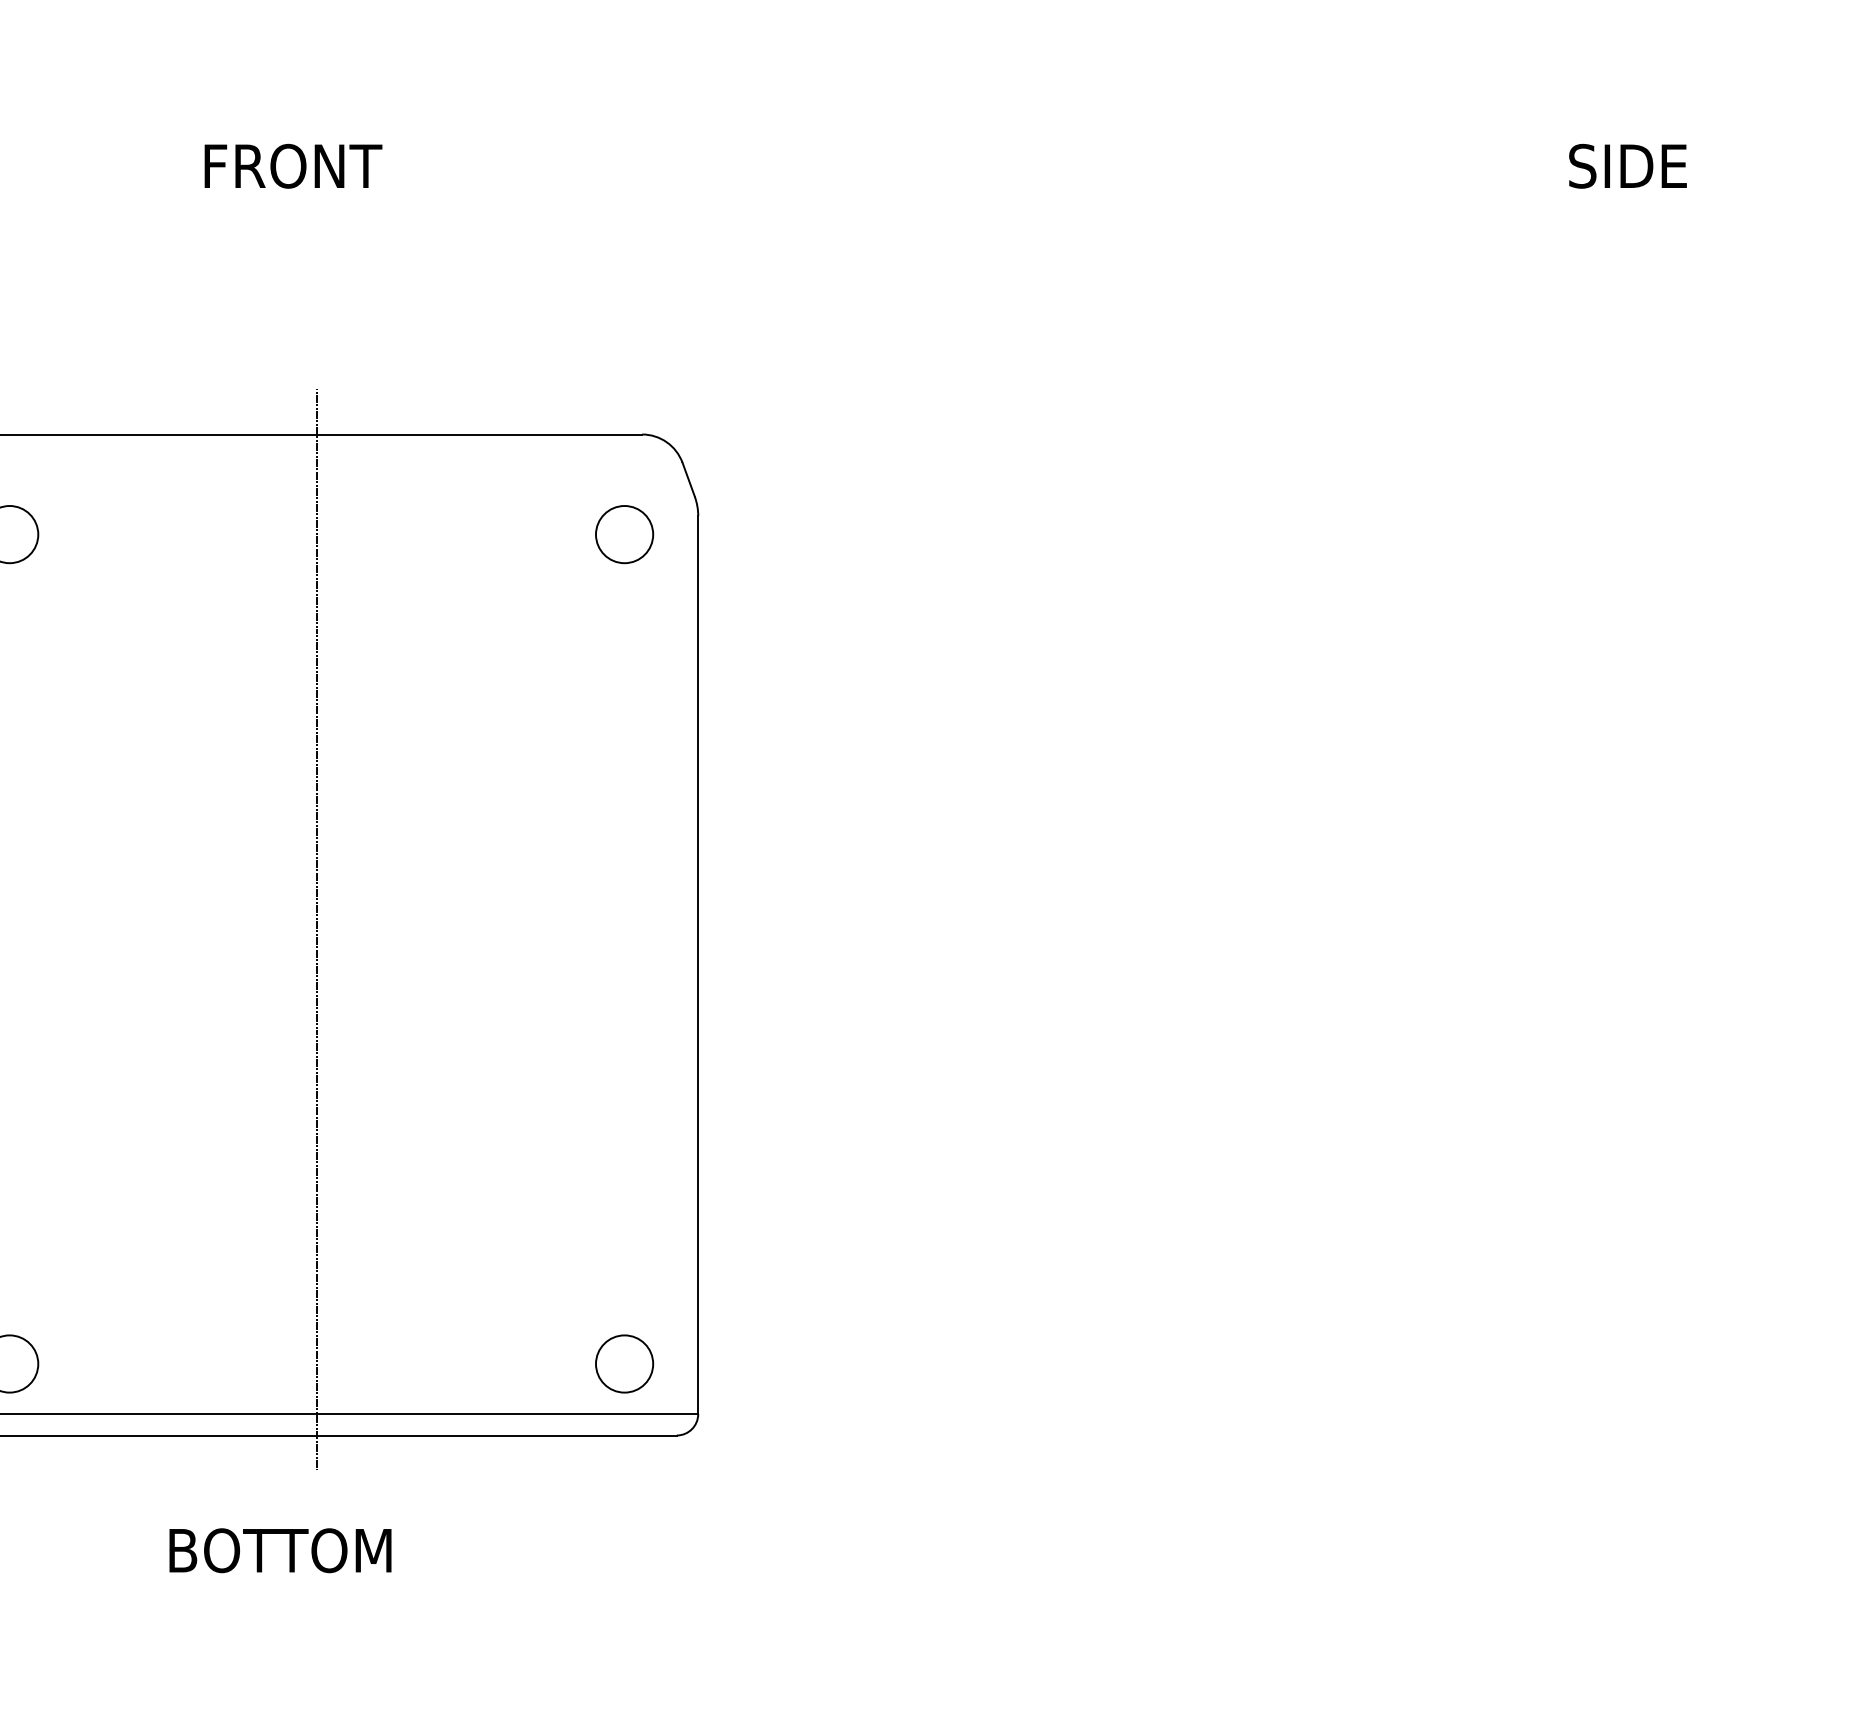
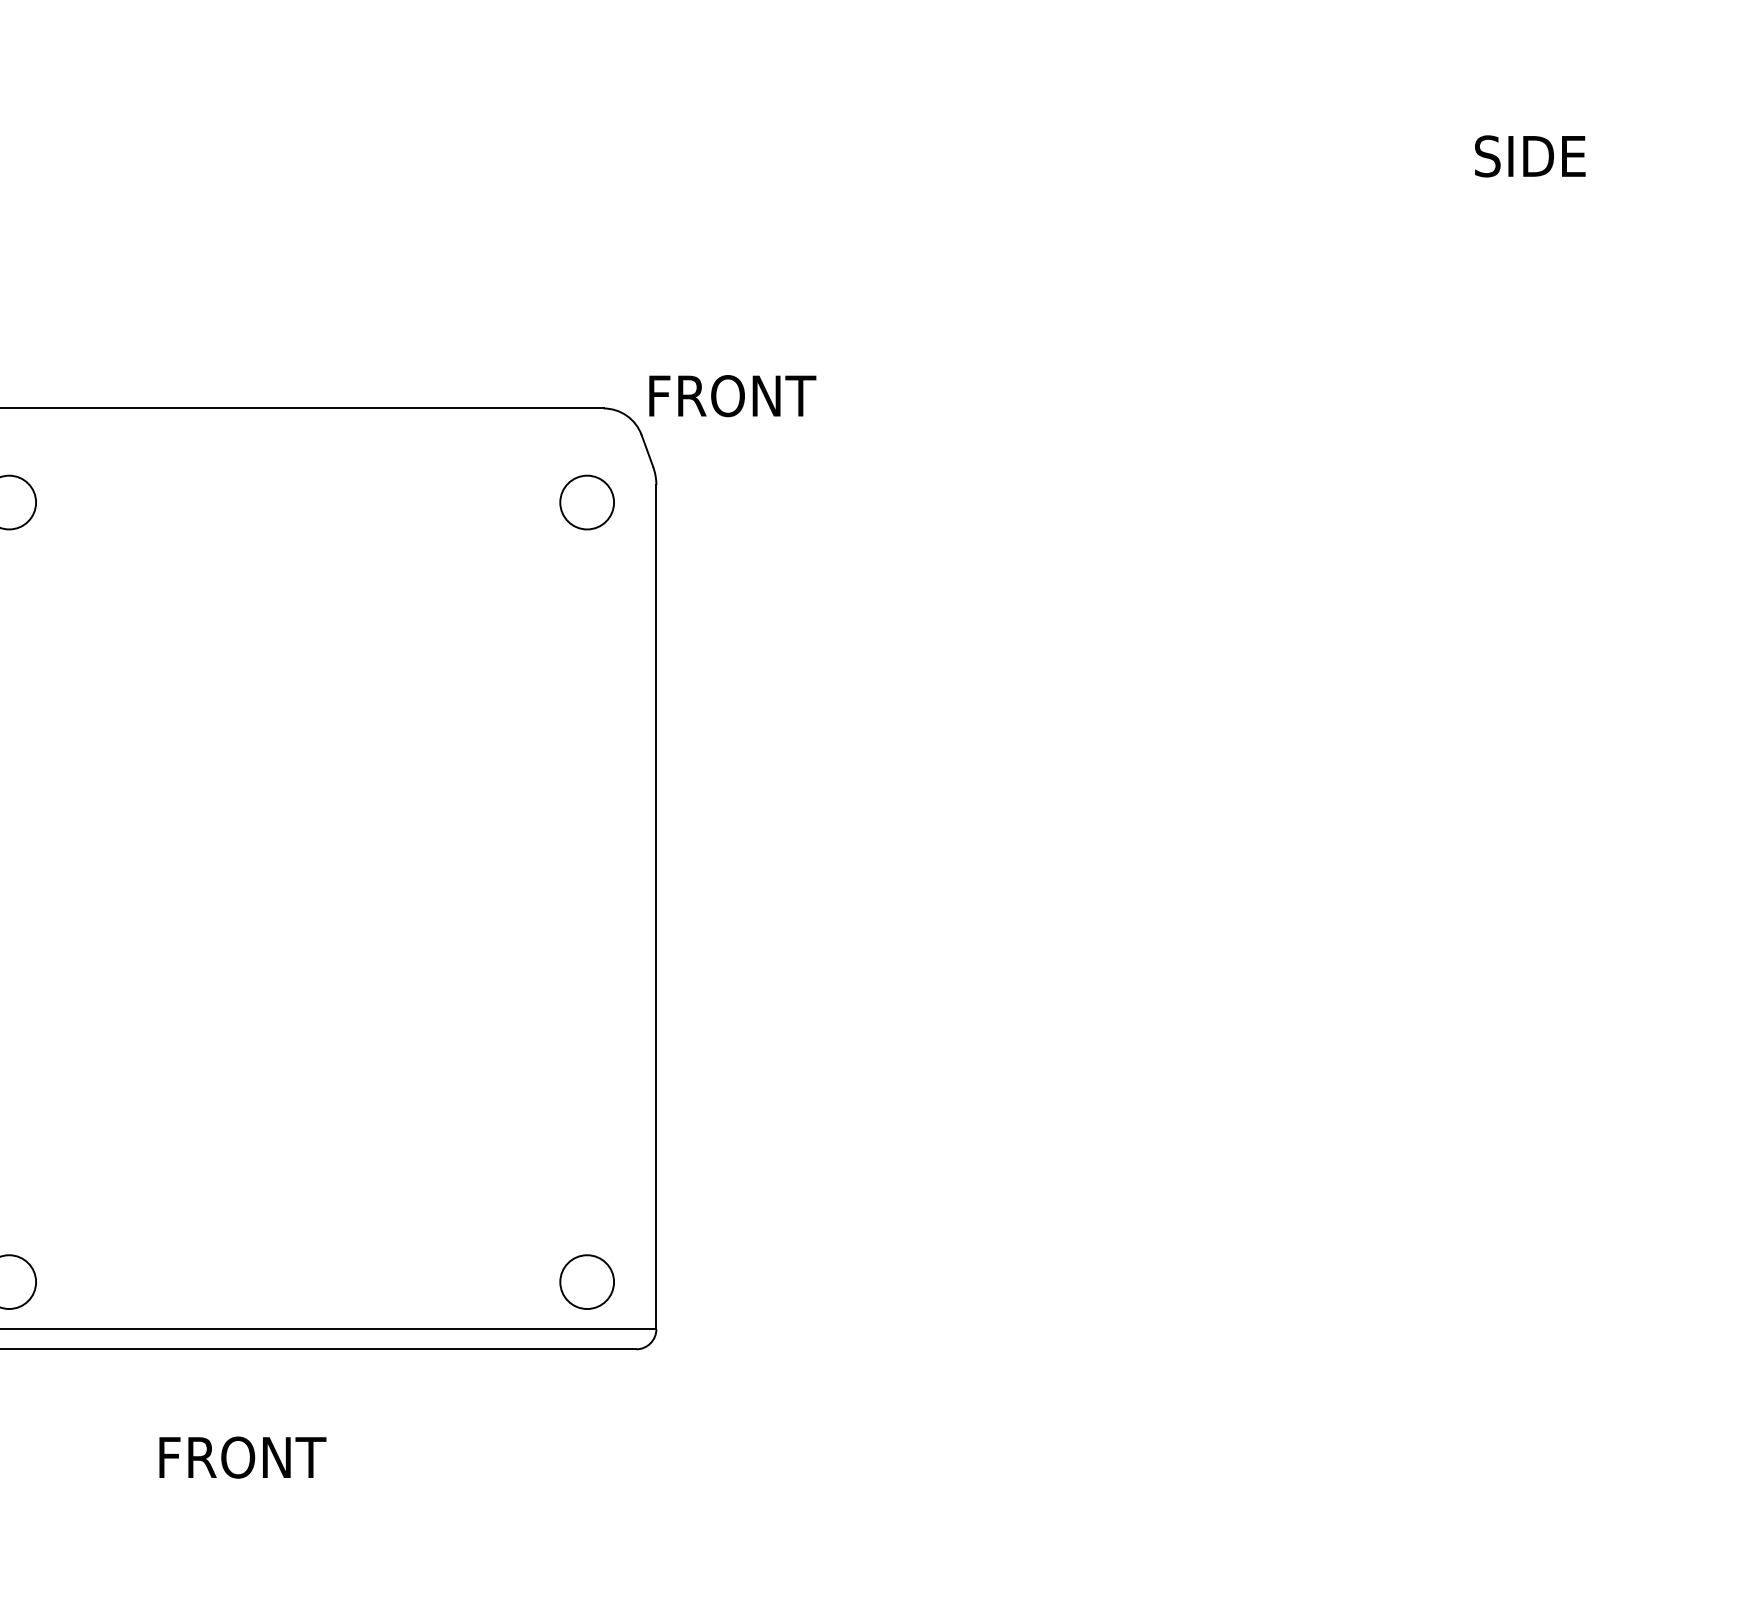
text: (293, 165) -> (732, 395), moved
line: (317, 928) -> (298, 872), removed
text: (282, 1550) -> (265, 1457), BOTTOM -> FRONT

